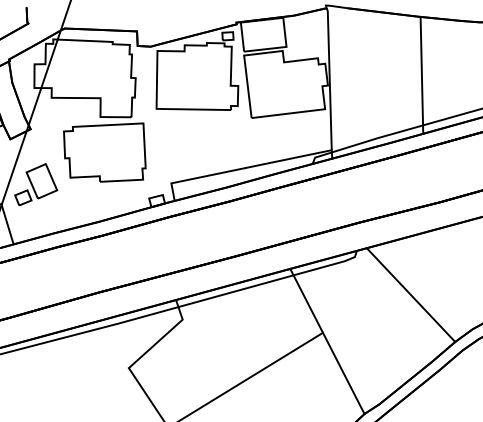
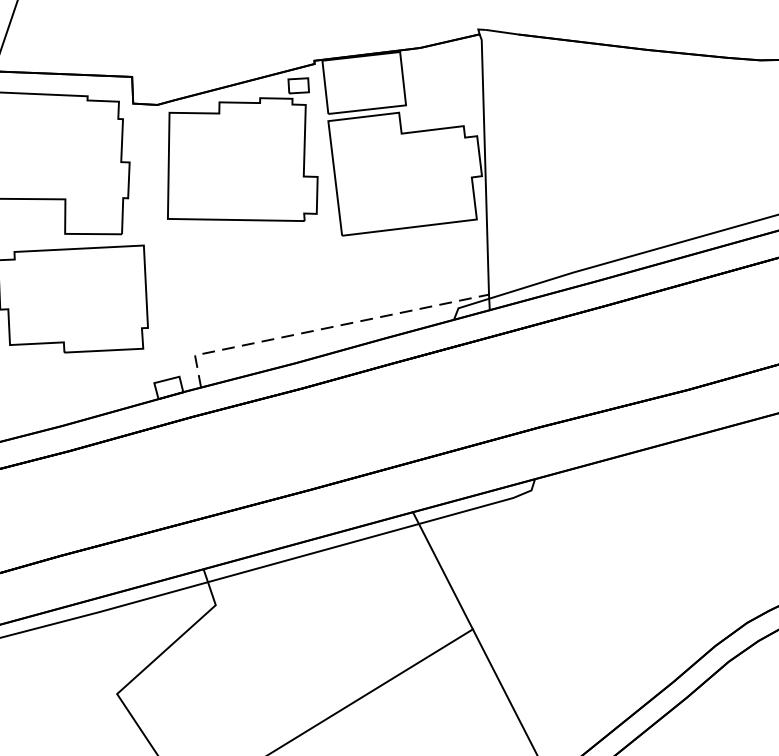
line: (421, 74) -> (653, 155), removed
line: (242, 168) -> (325, 328), solid -> dashed
line: (410, 294) -> (633, 559), removed

